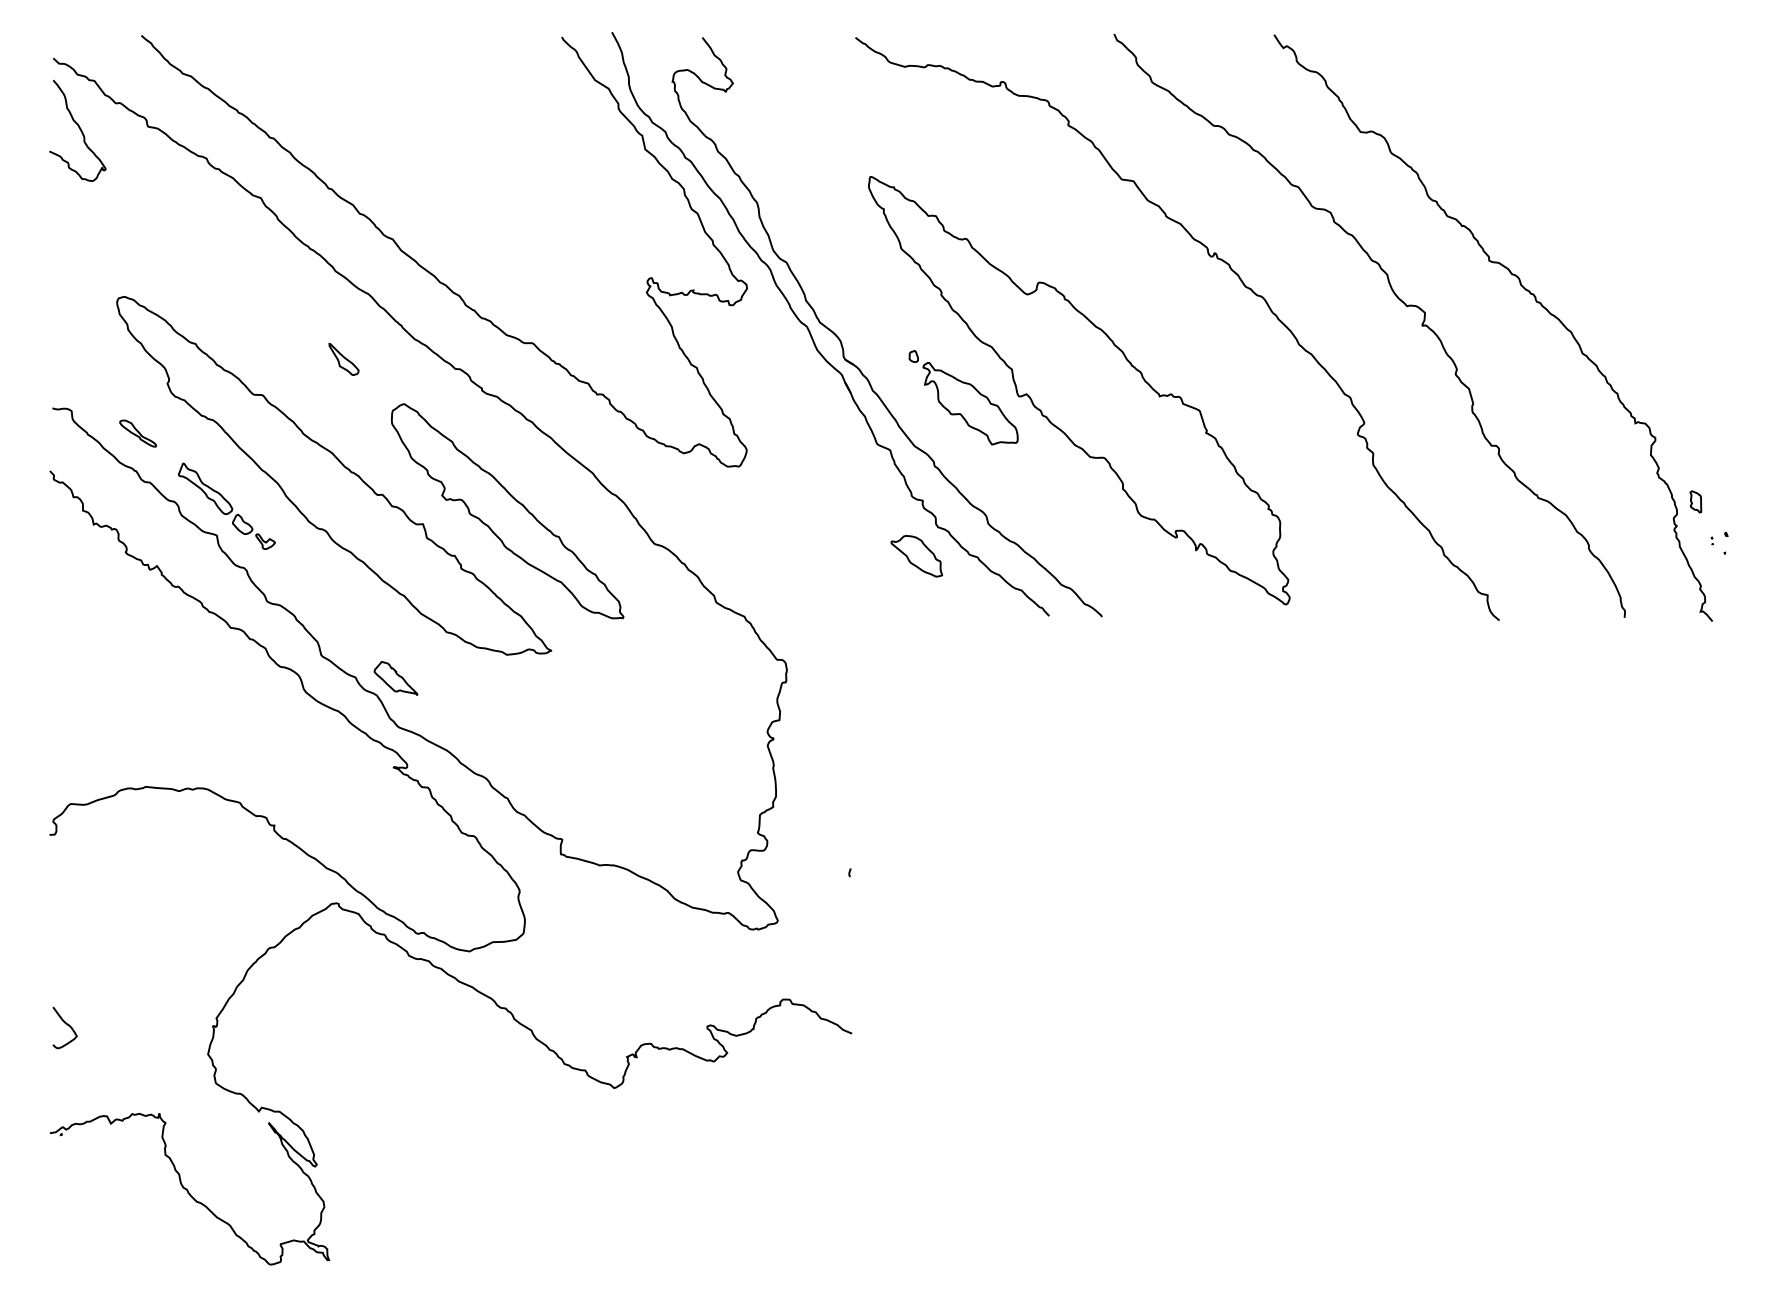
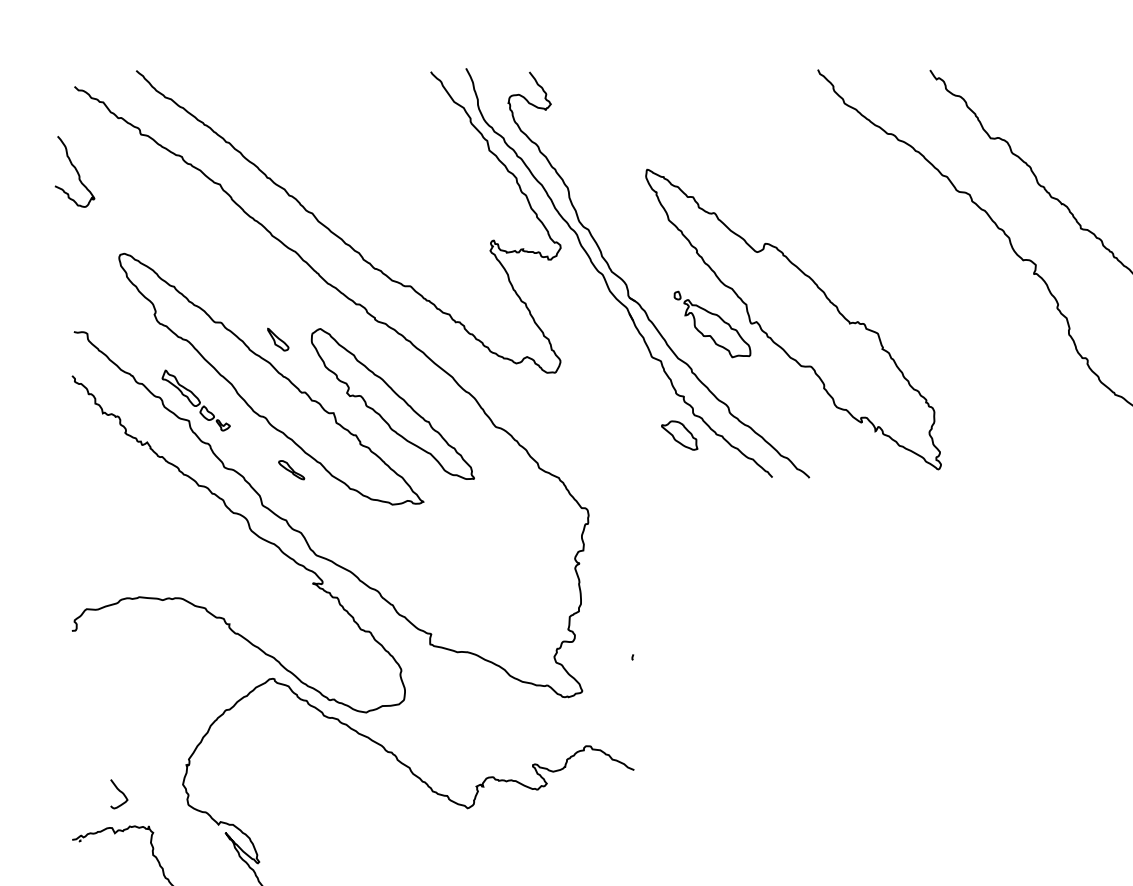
curve: (79, 129) -> (76, 170), moved
curve: (1210, 257) -> (885, 226), removed
part: (343, 359) -> (277, 339), moved
part: (137, 433) -> (291, 470), moved
part: (395, 678) -> (314, 521), removed
curve: (65, 1024) -> (119, 791), moved

